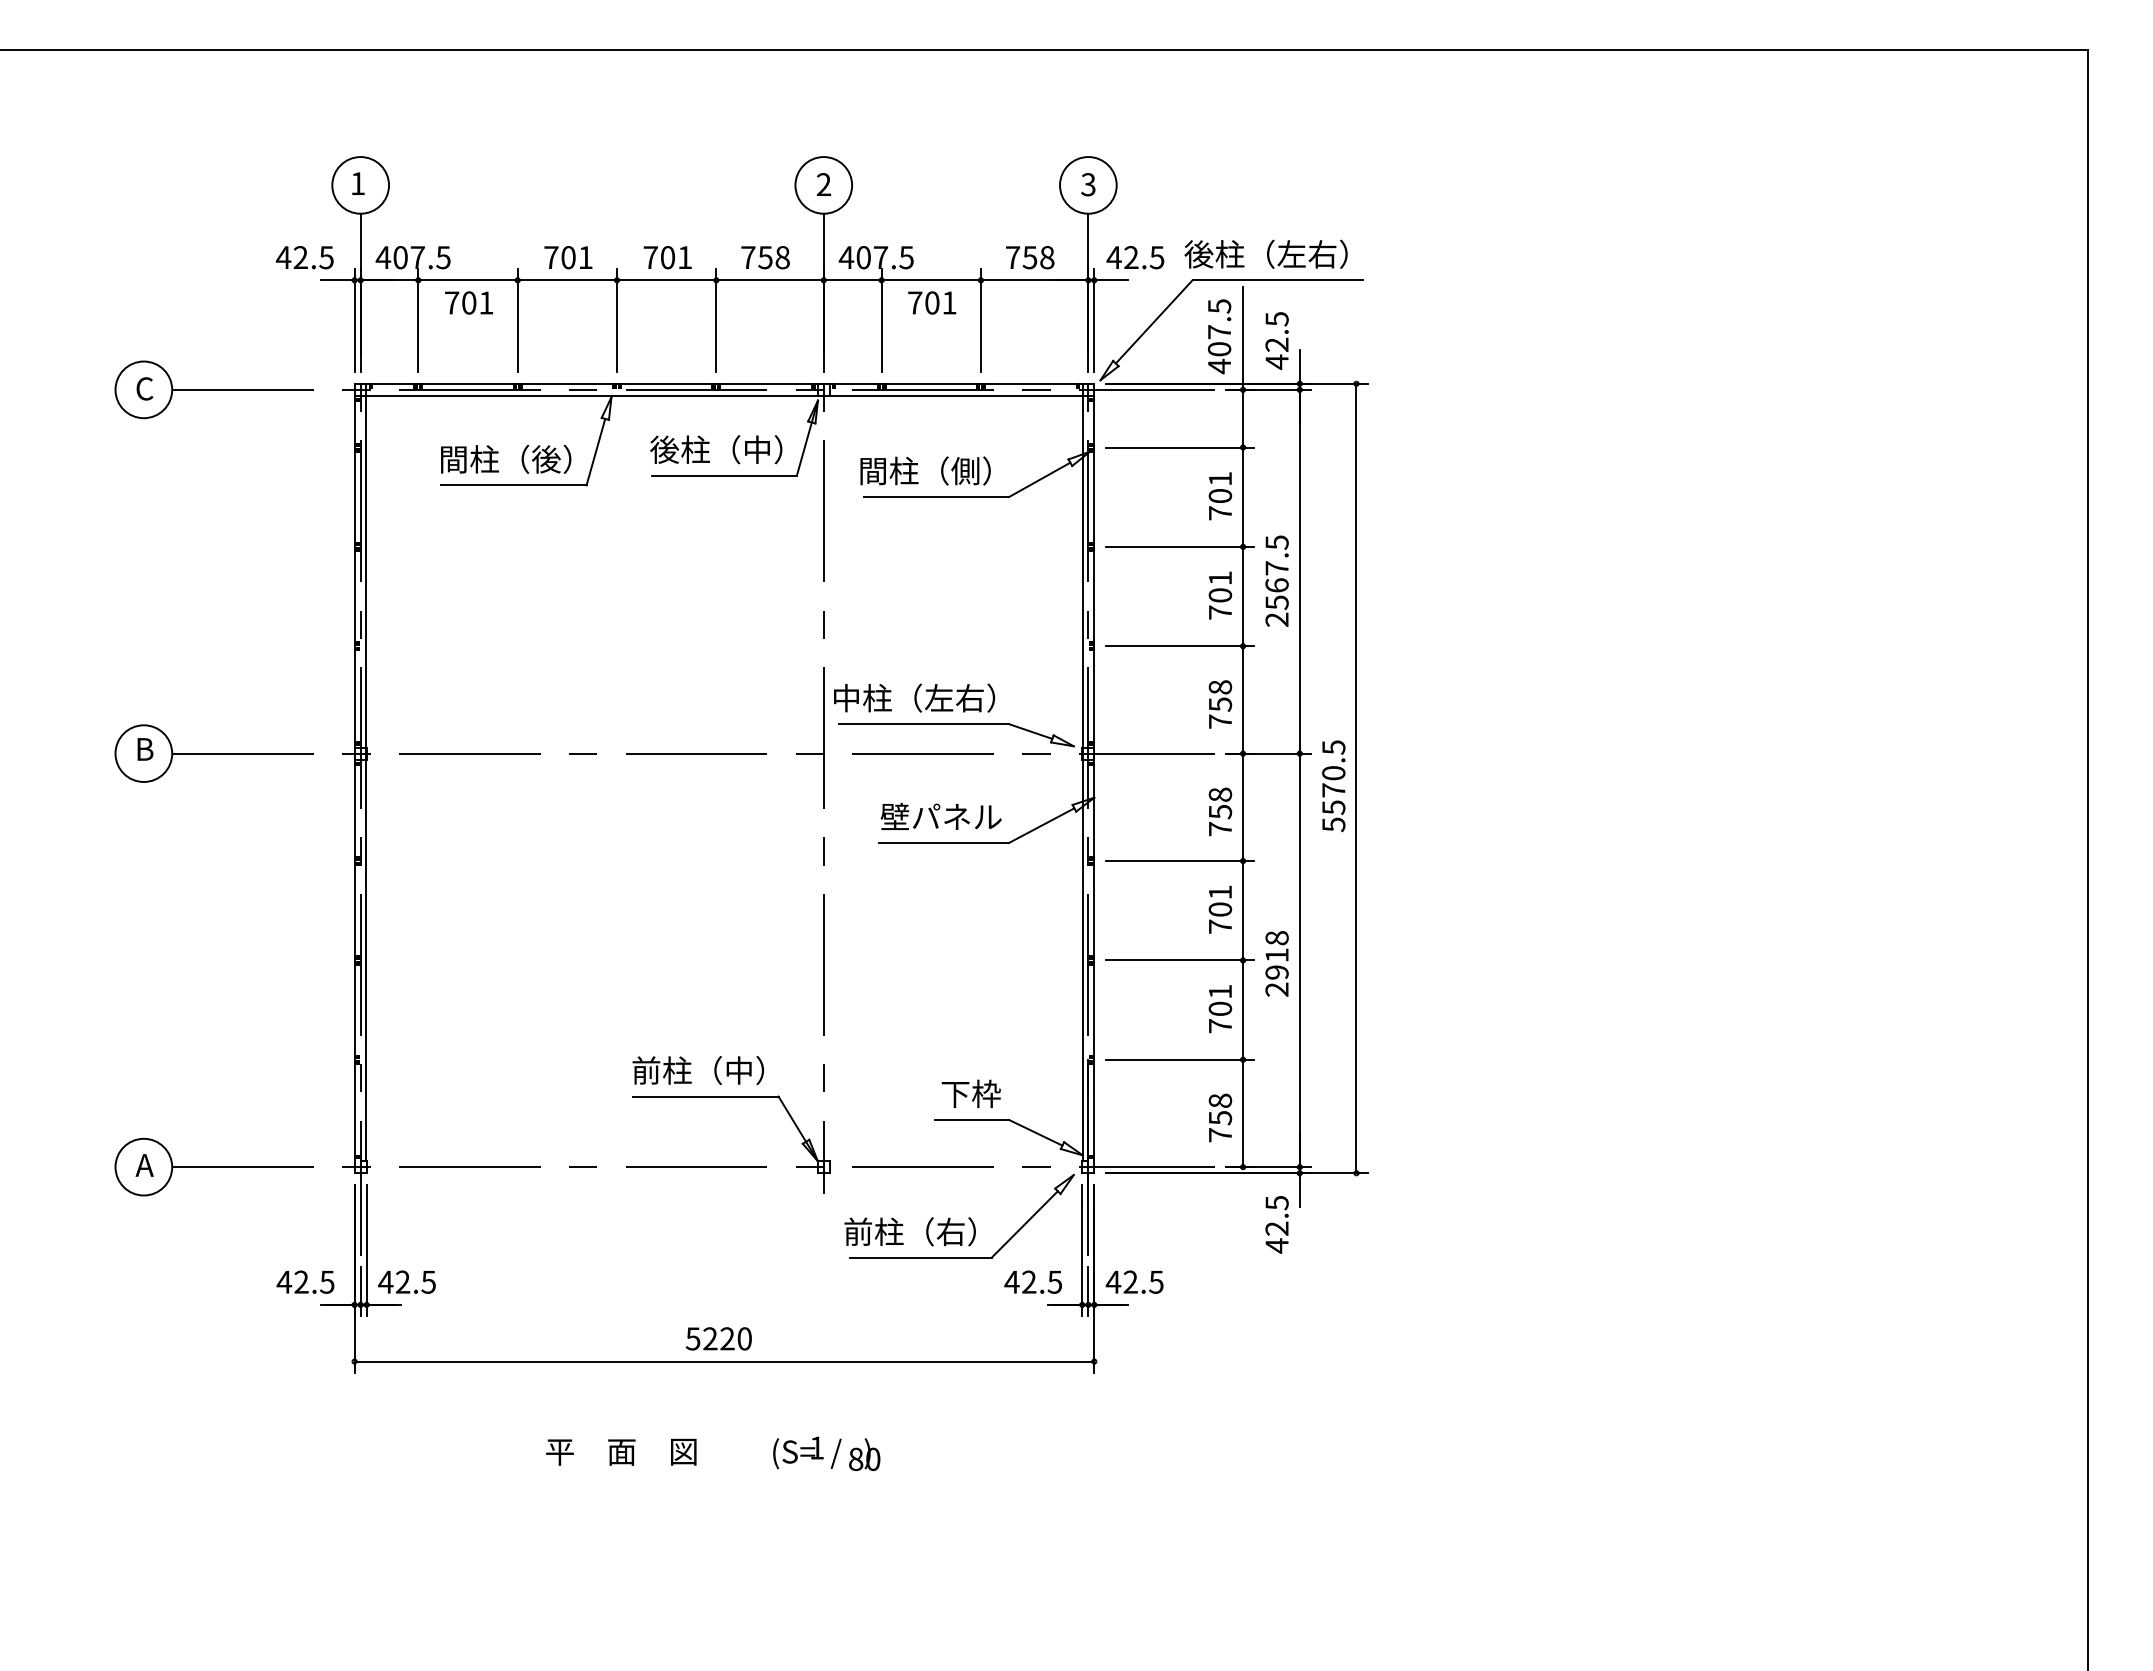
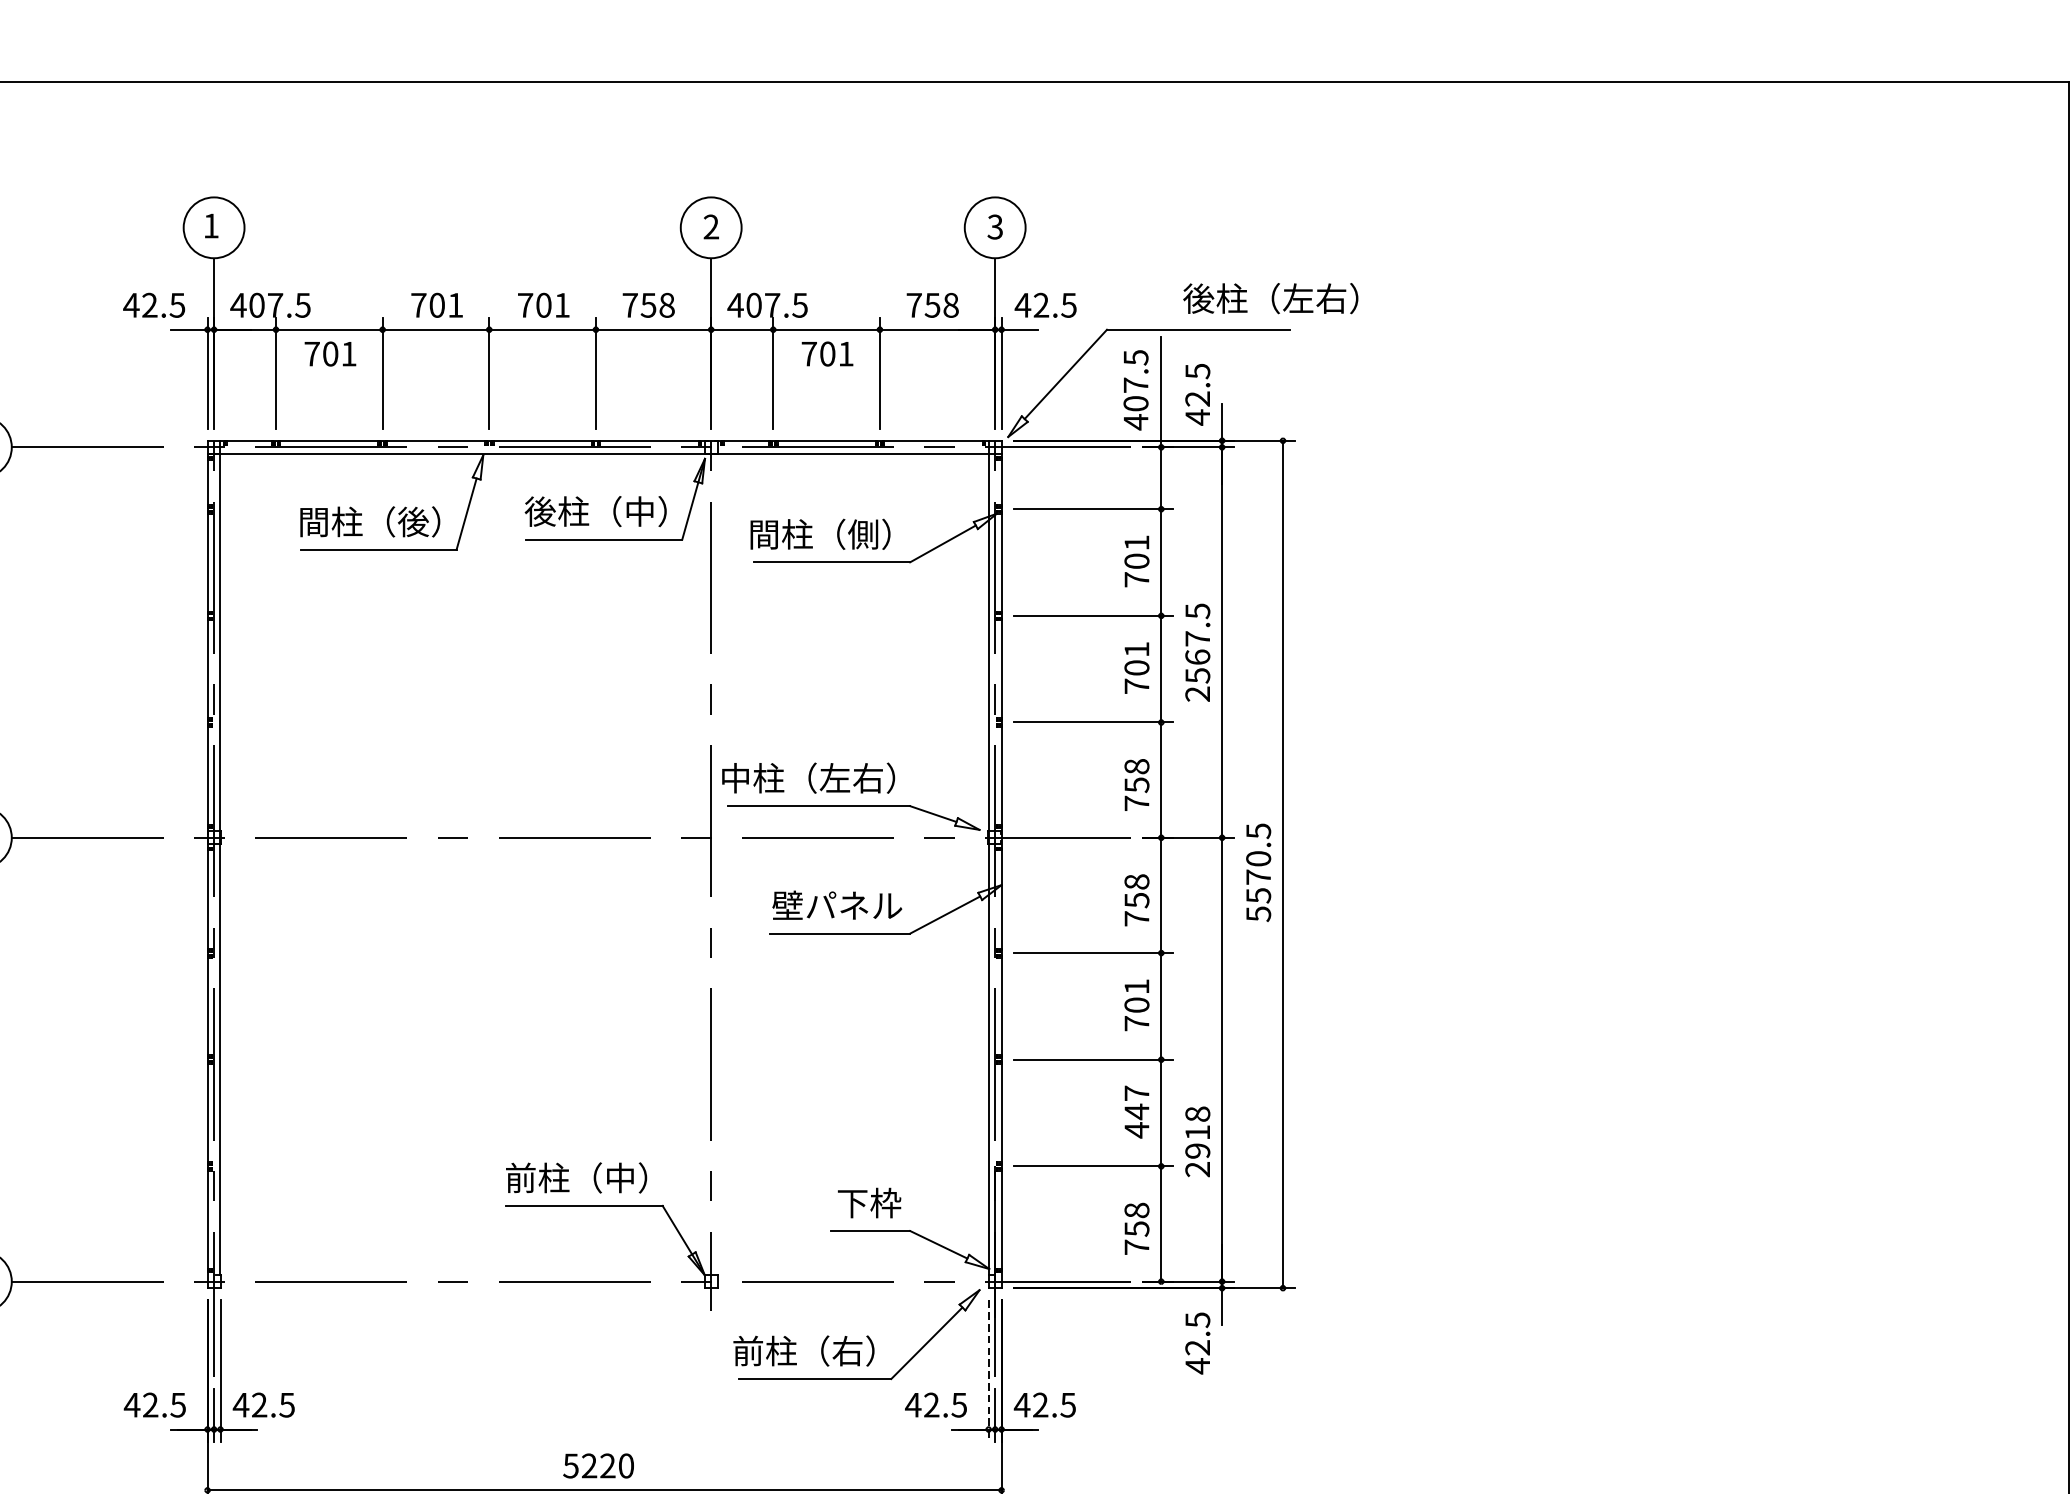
text: (1265, 253) -> (1270, 297), moved
text: (1276, 963) -> (1197, 1141), moved
text: (1220, 1008) -> (1137, 1111), 701 -> 447
line: (1082, 1250) -> (988, 1371), solid -> dashed

